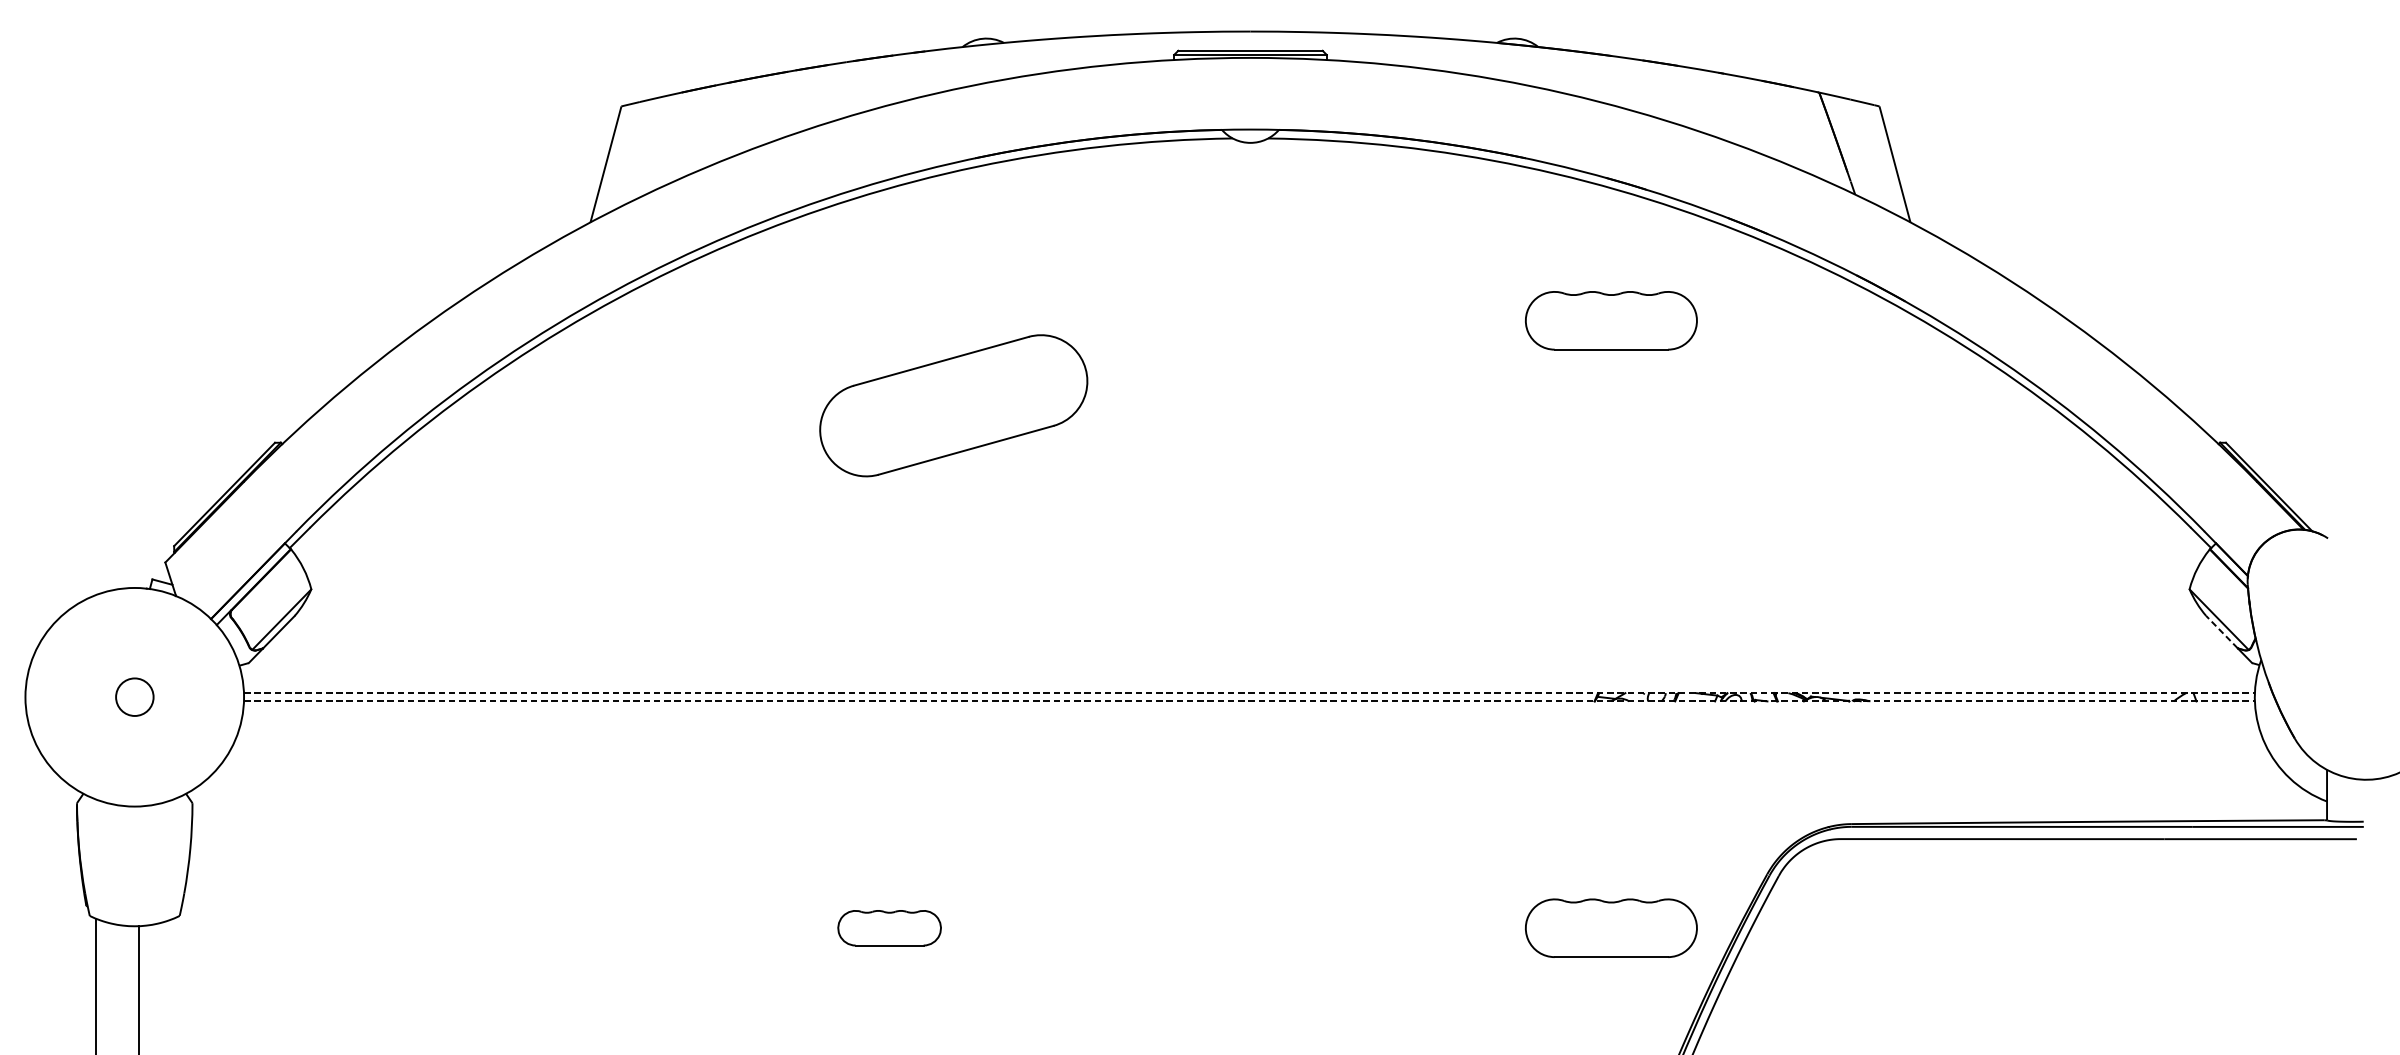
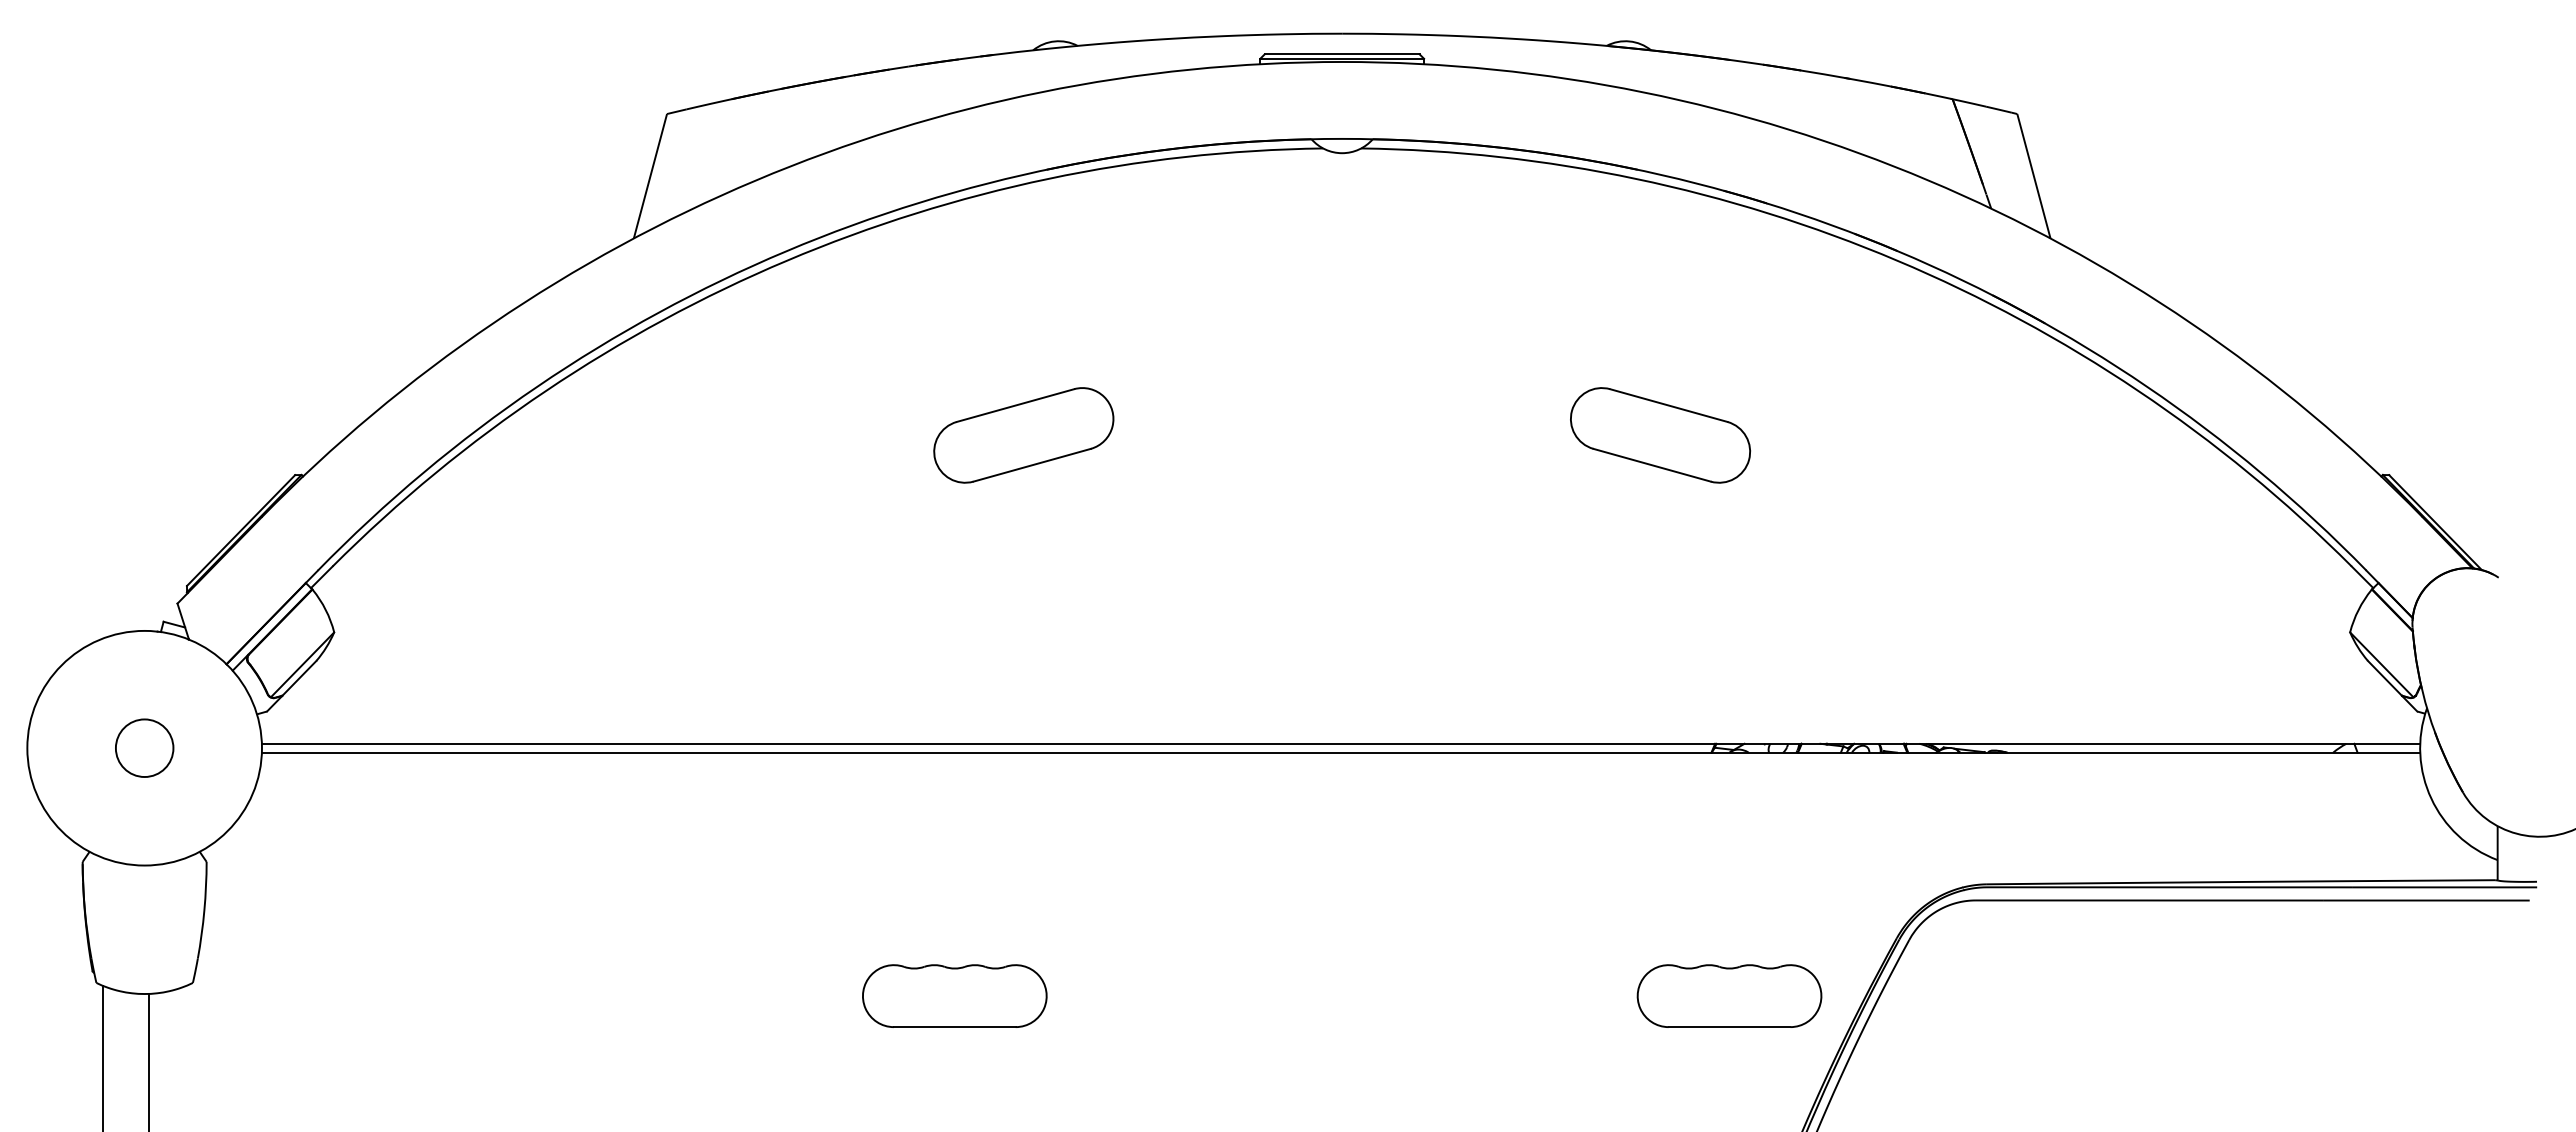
part: (1611, 320) -> (1729, 343), removed
part: (953, 405) -> (1023, 435), size x0.62
part: (1547, 405) -> (1660, 435), added
line: (2221, 631) -> (2384, 677), dashed -> solid
line: (1249, 692) -> (1341, 743), dashed -> solid
circle: (134, 696) -> (144, 747), size x1.43
line: (1249, 701) -> (1341, 752), dashed -> solid
part: (889, 927) -> (954, 995), size x1.67

